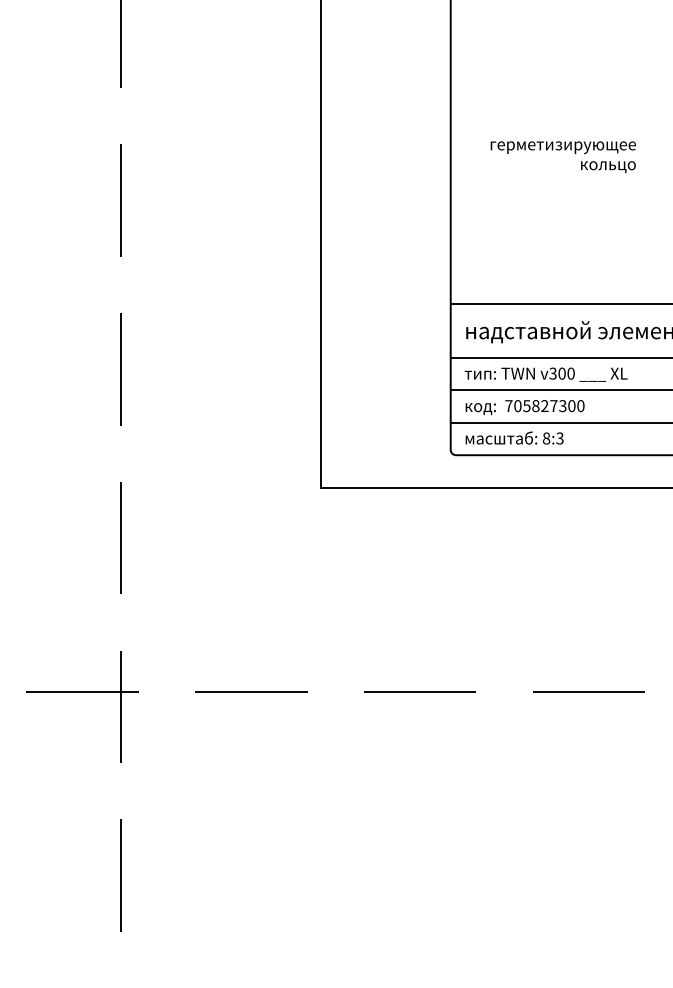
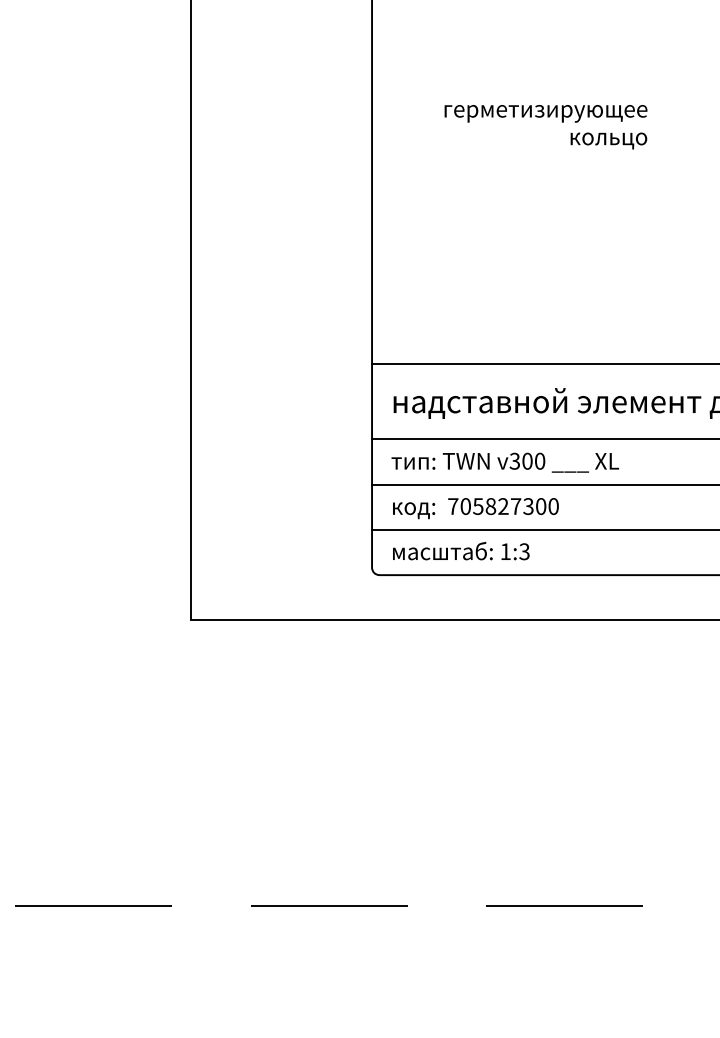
text: (562, 157) -> (544, 127), moved
text: (546, 438) -> (505, 551), 8:3 -> 1:3

